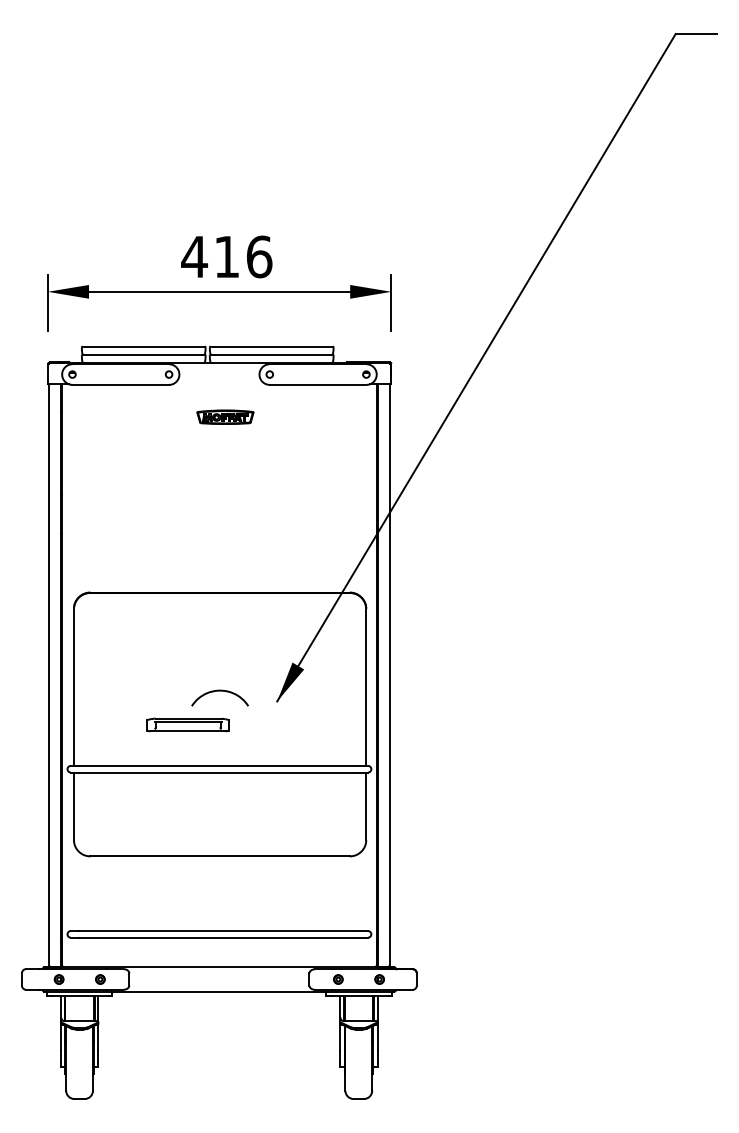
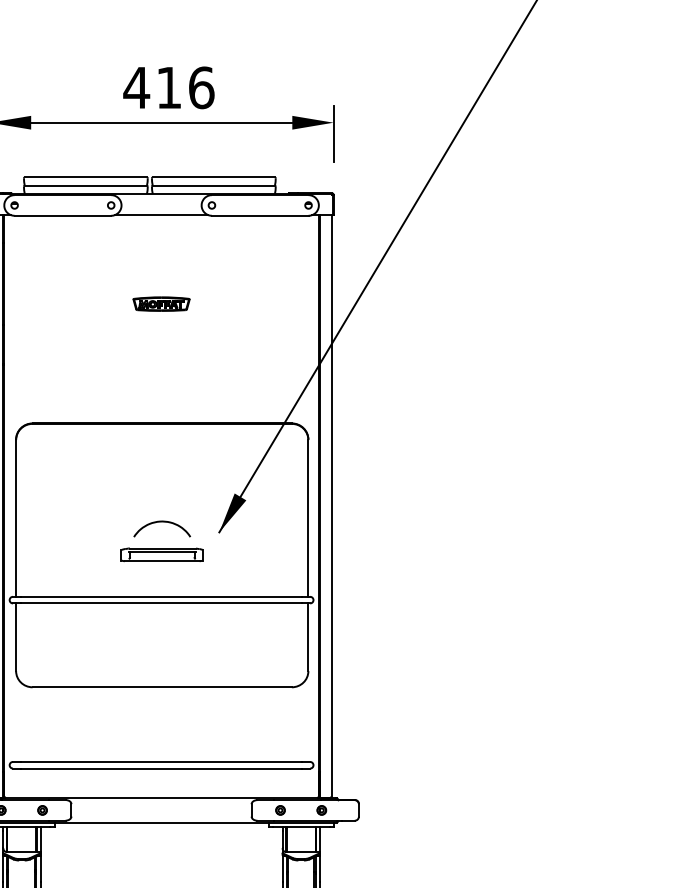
line: (219, 384) -> (161, 215), added
part: (225, 416) -> (161, 303), moved
part: (187, 724) -> (161, 554), moved

